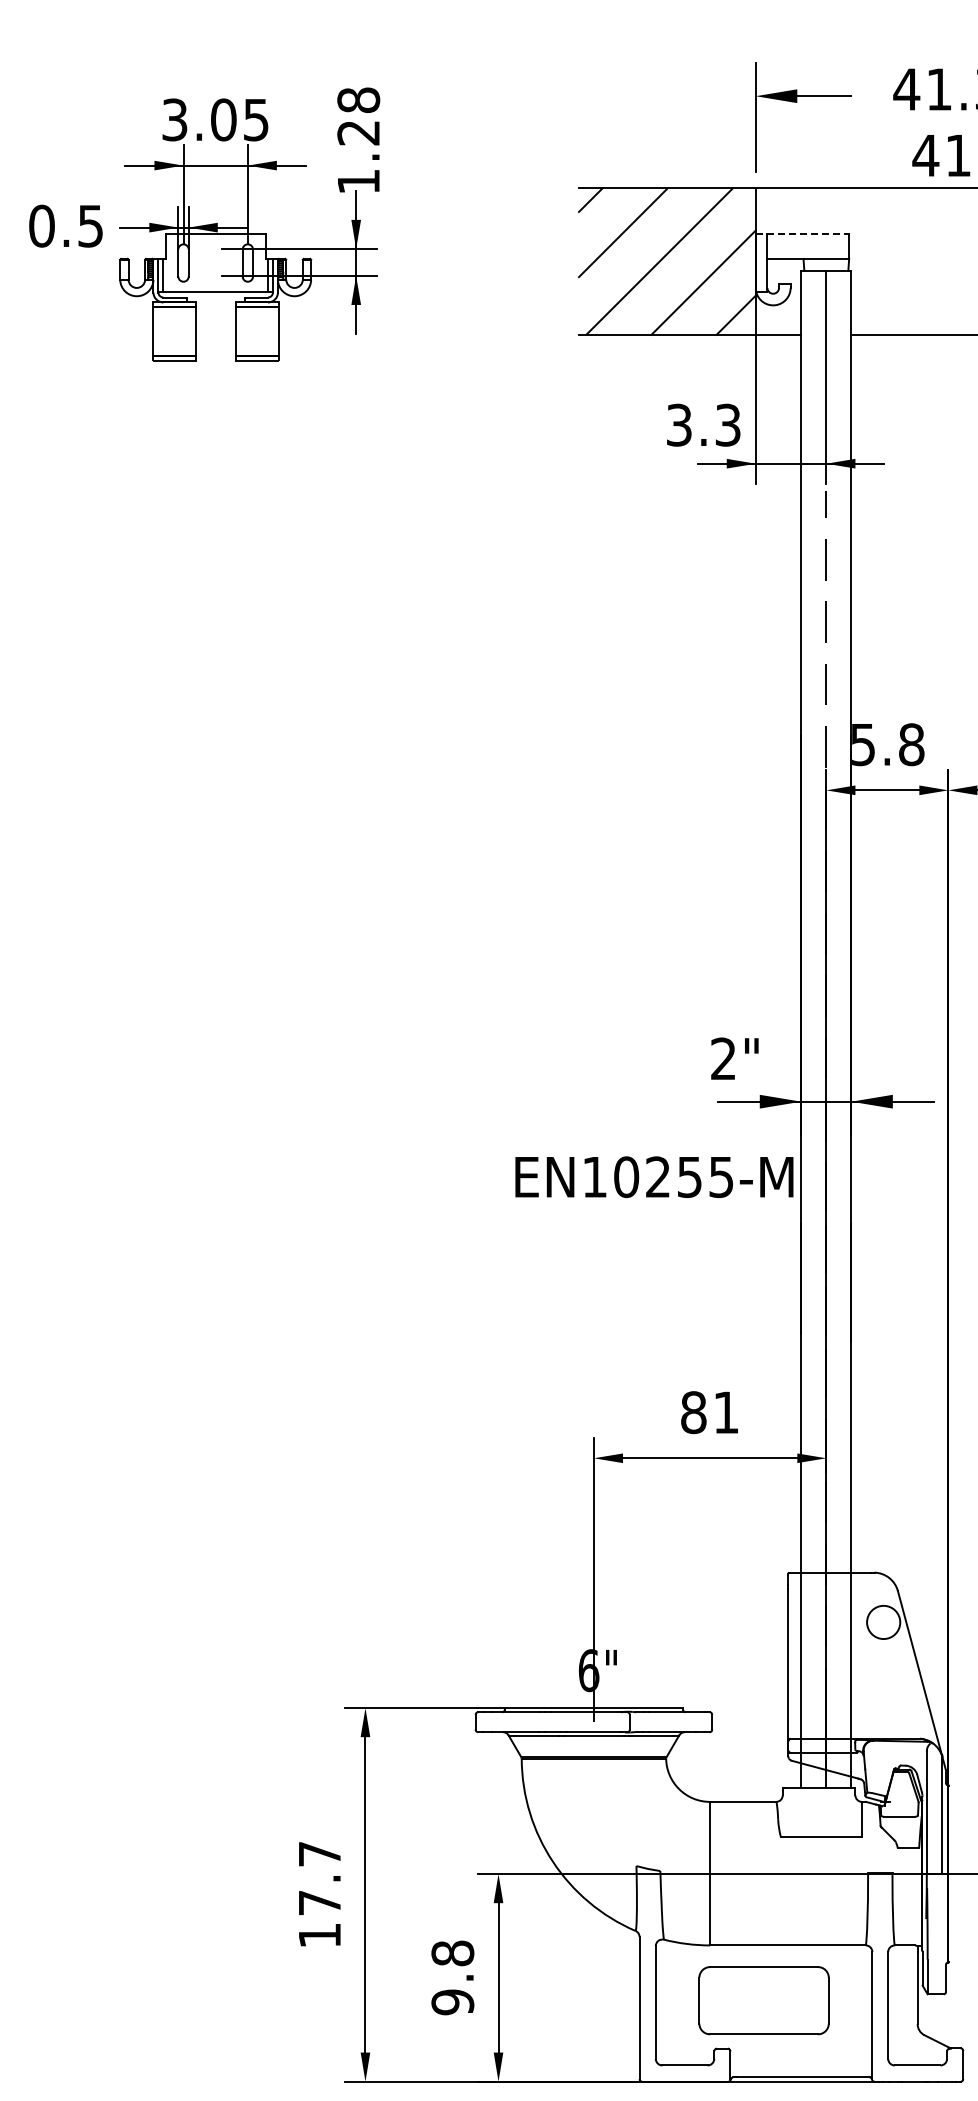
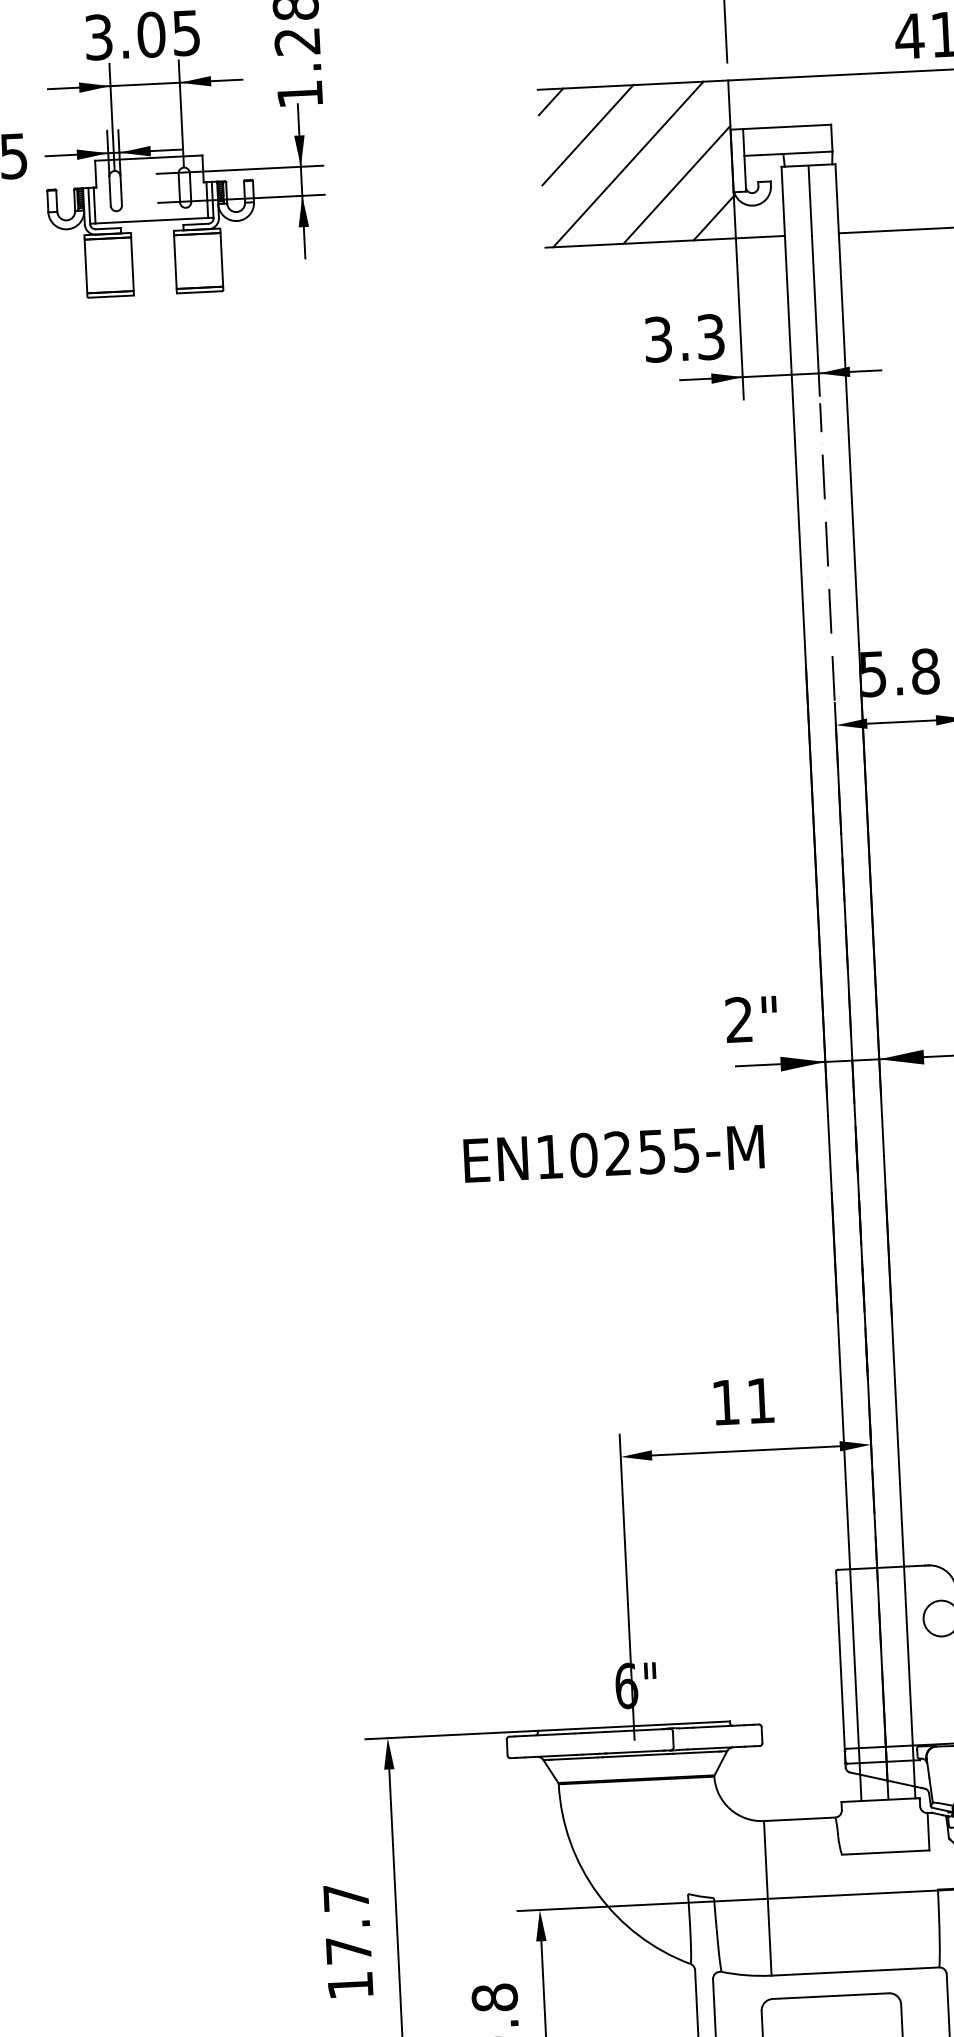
line: (802, 234) -> (780, 127), dashed -> solid
text: (654, 1176) -> (614, 1153), moved
text: (693, 1412) -> (725, 1402), 81 -> 11

